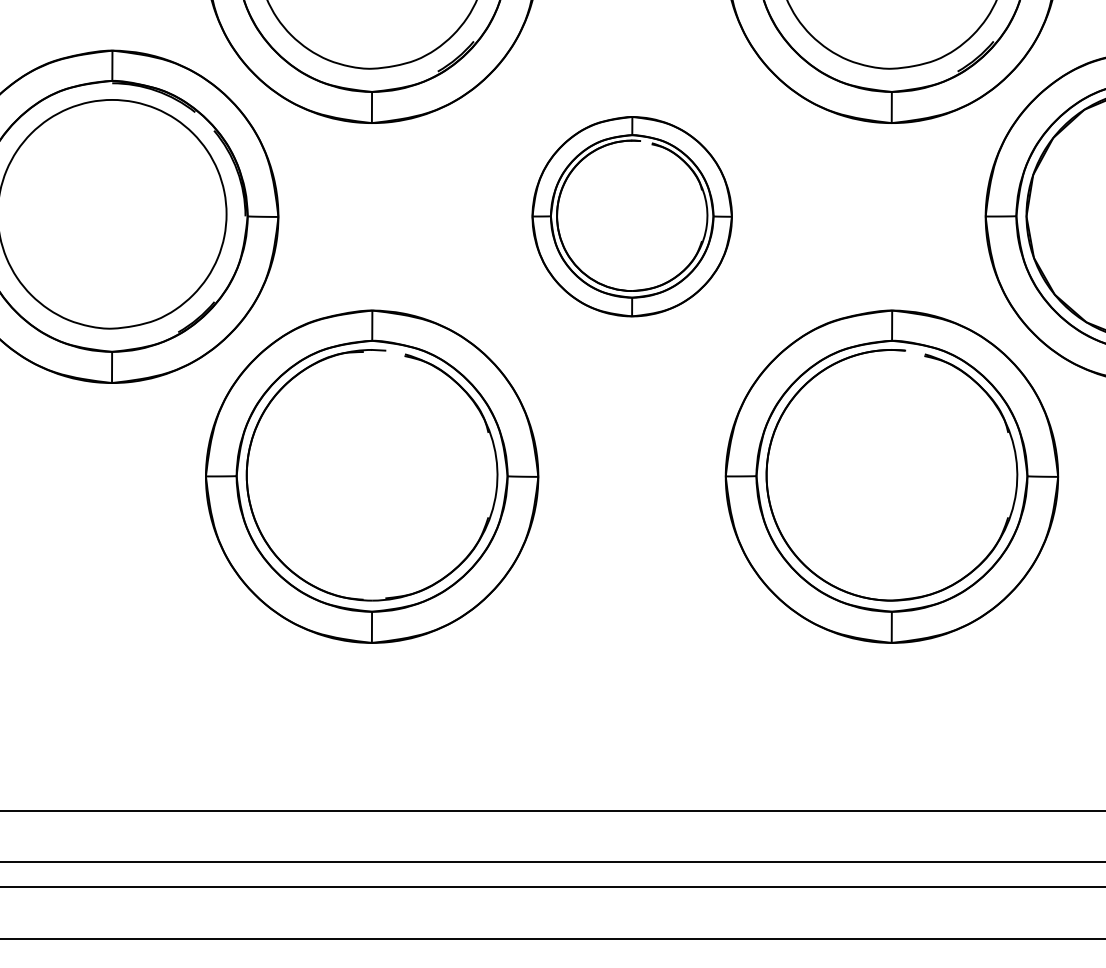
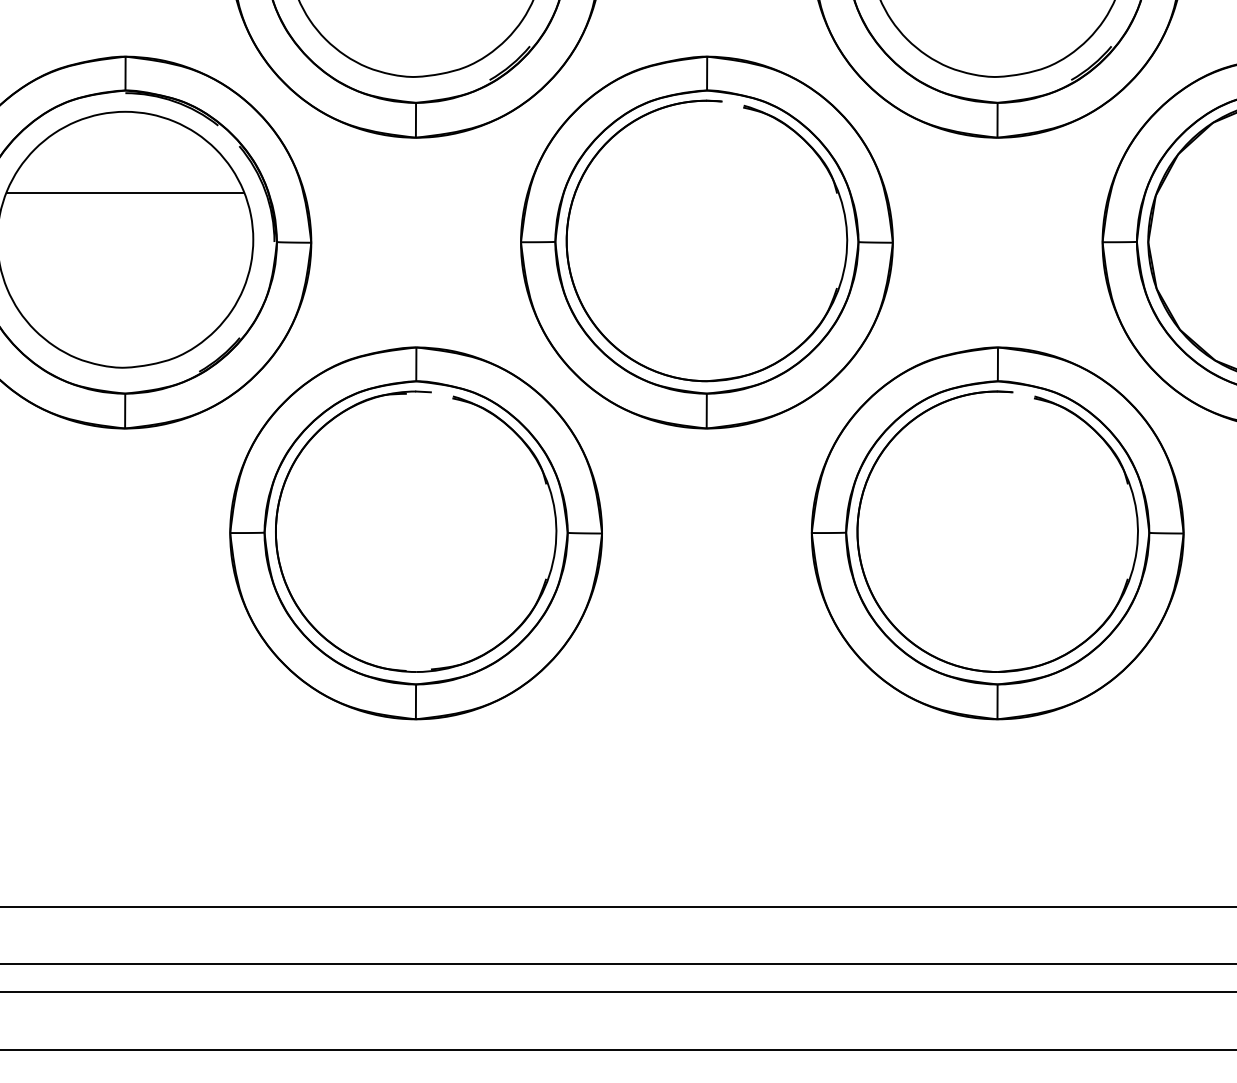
line: (111, 172) -> (124, 192), added
part: (632, 216) -> (707, 242), size x1.67

